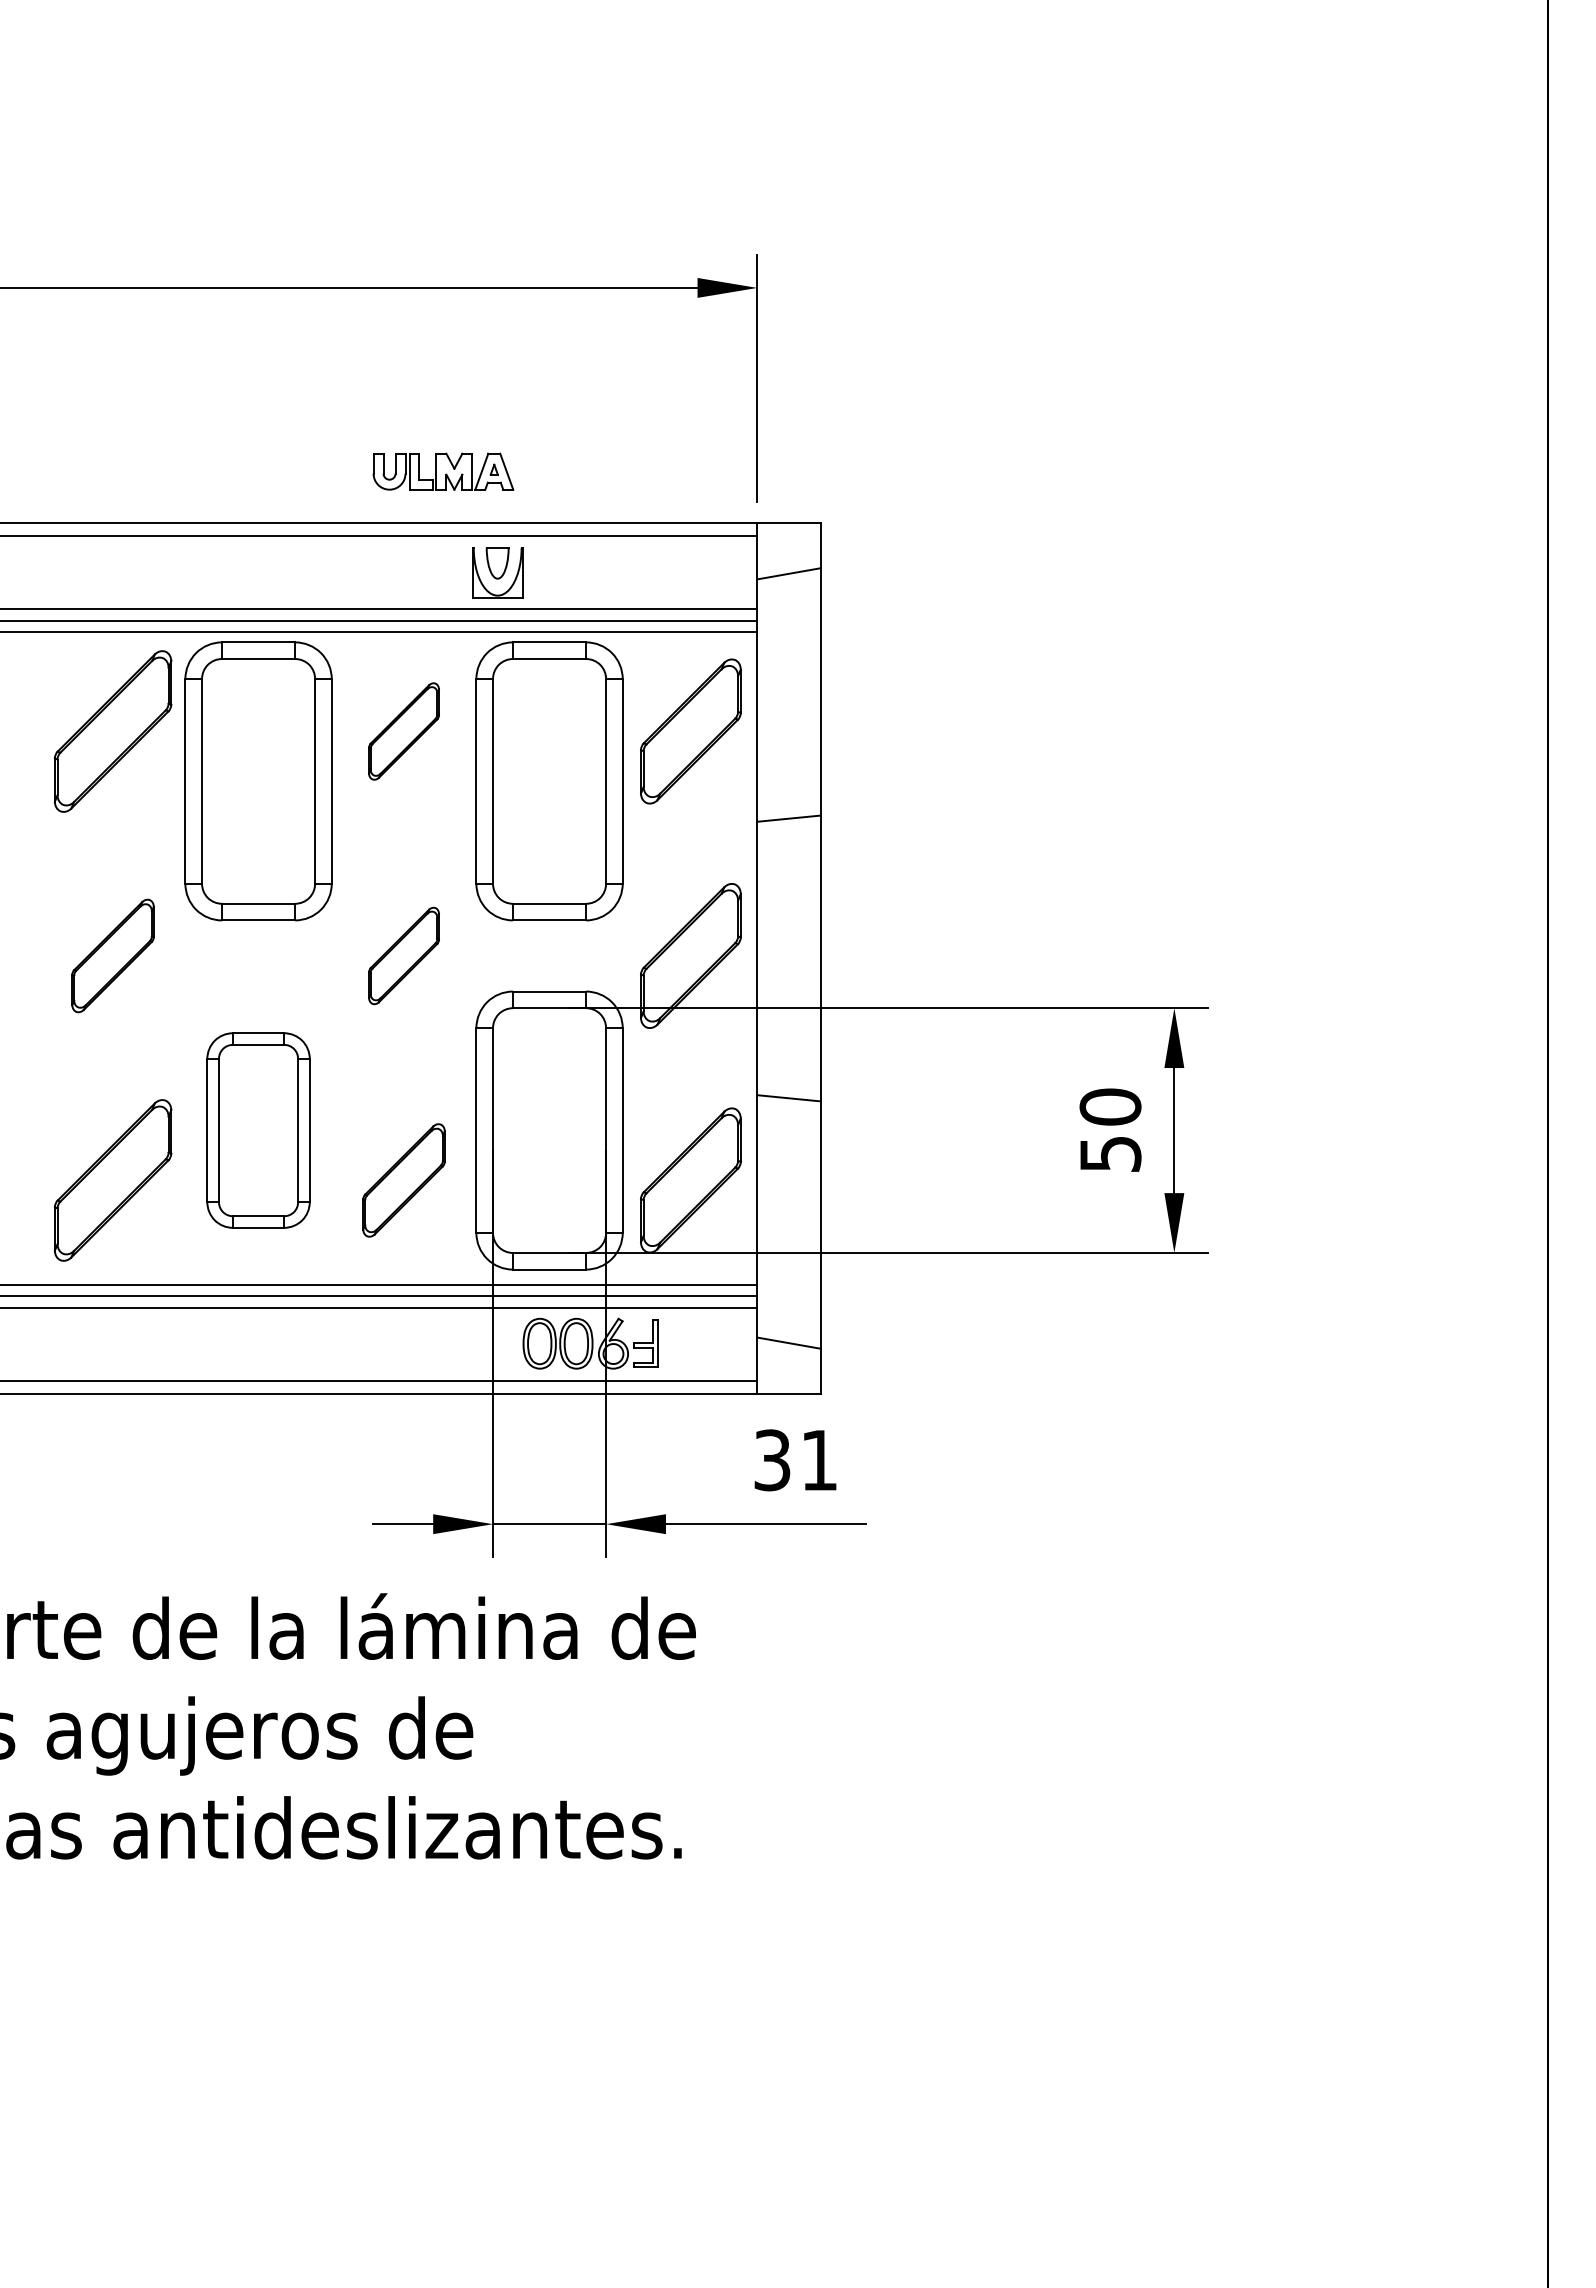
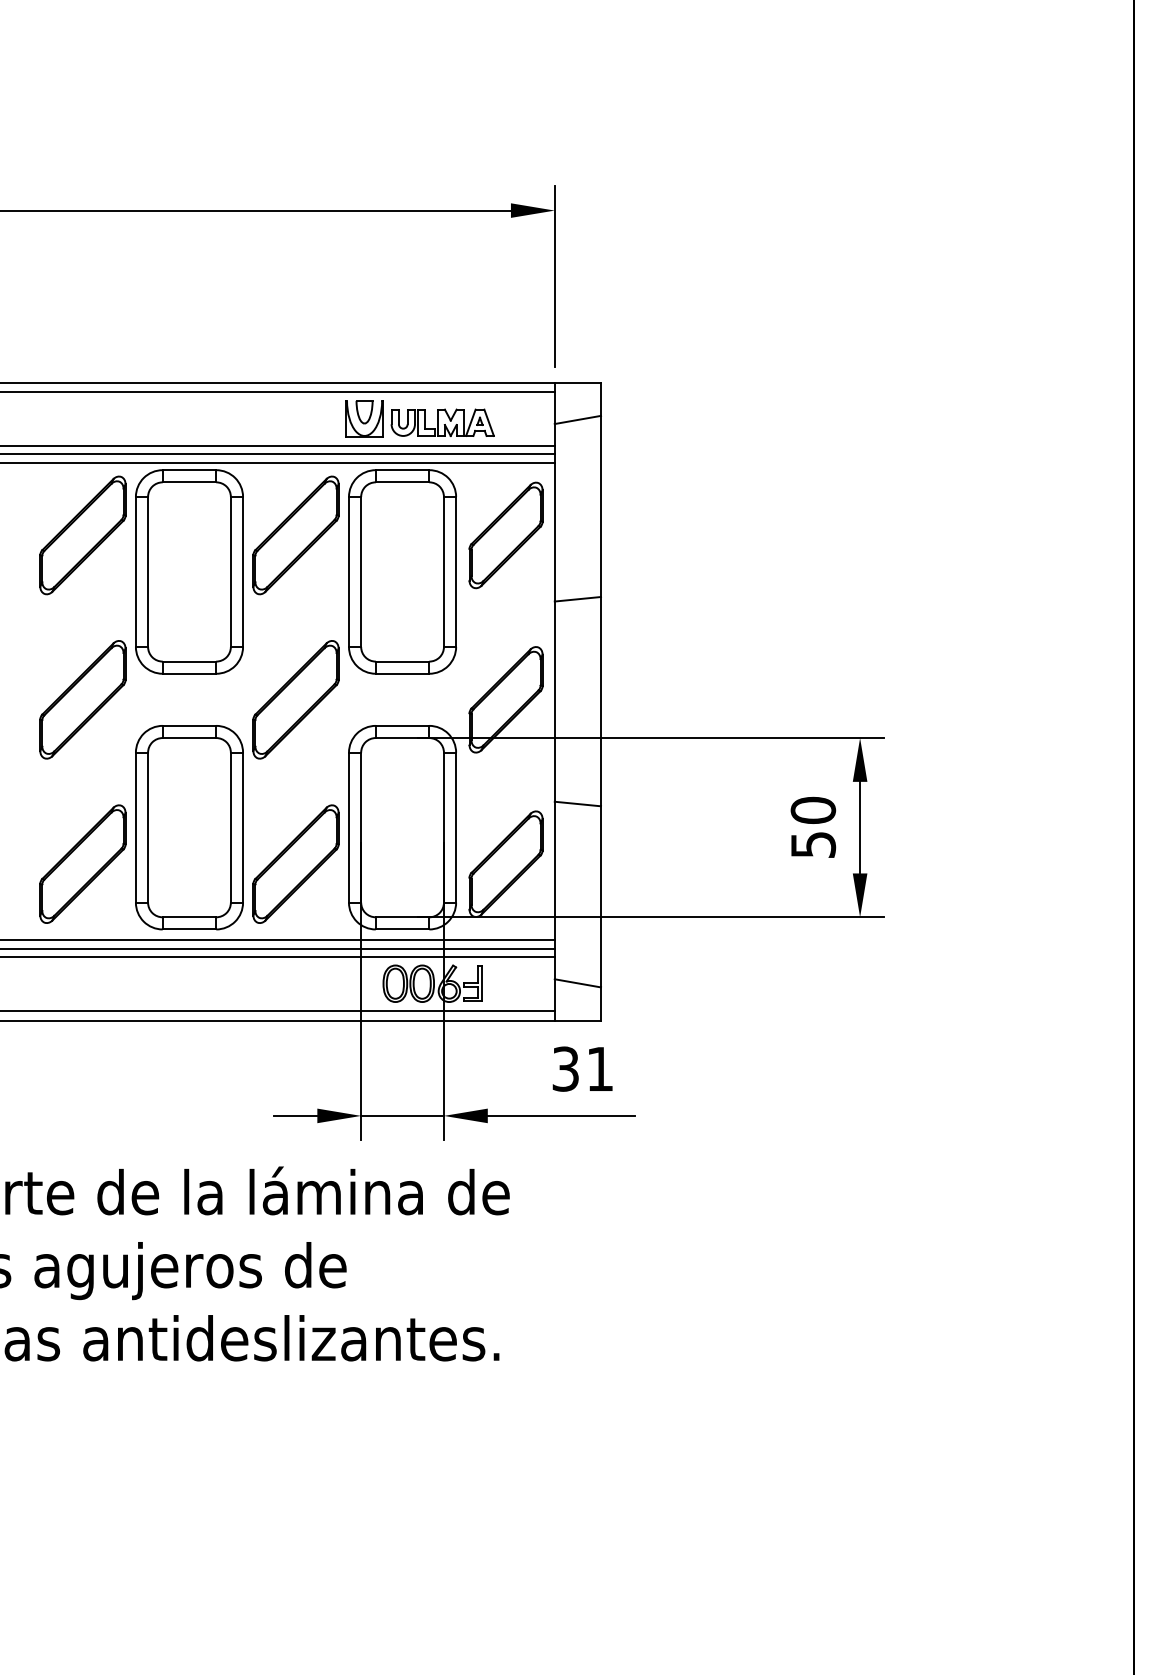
part: (443, 471) -> (442, 422), moved
part: (403, 731) -> (295, 535), size x1.67
part: (112, 955) -> (82, 699), size x1.43
part: (403, 955) -> (295, 699), size x1.67
part: (258, 1130) -> (189, 827), size x1.43
part: (403, 1180) -> (295, 864), size x1.43

